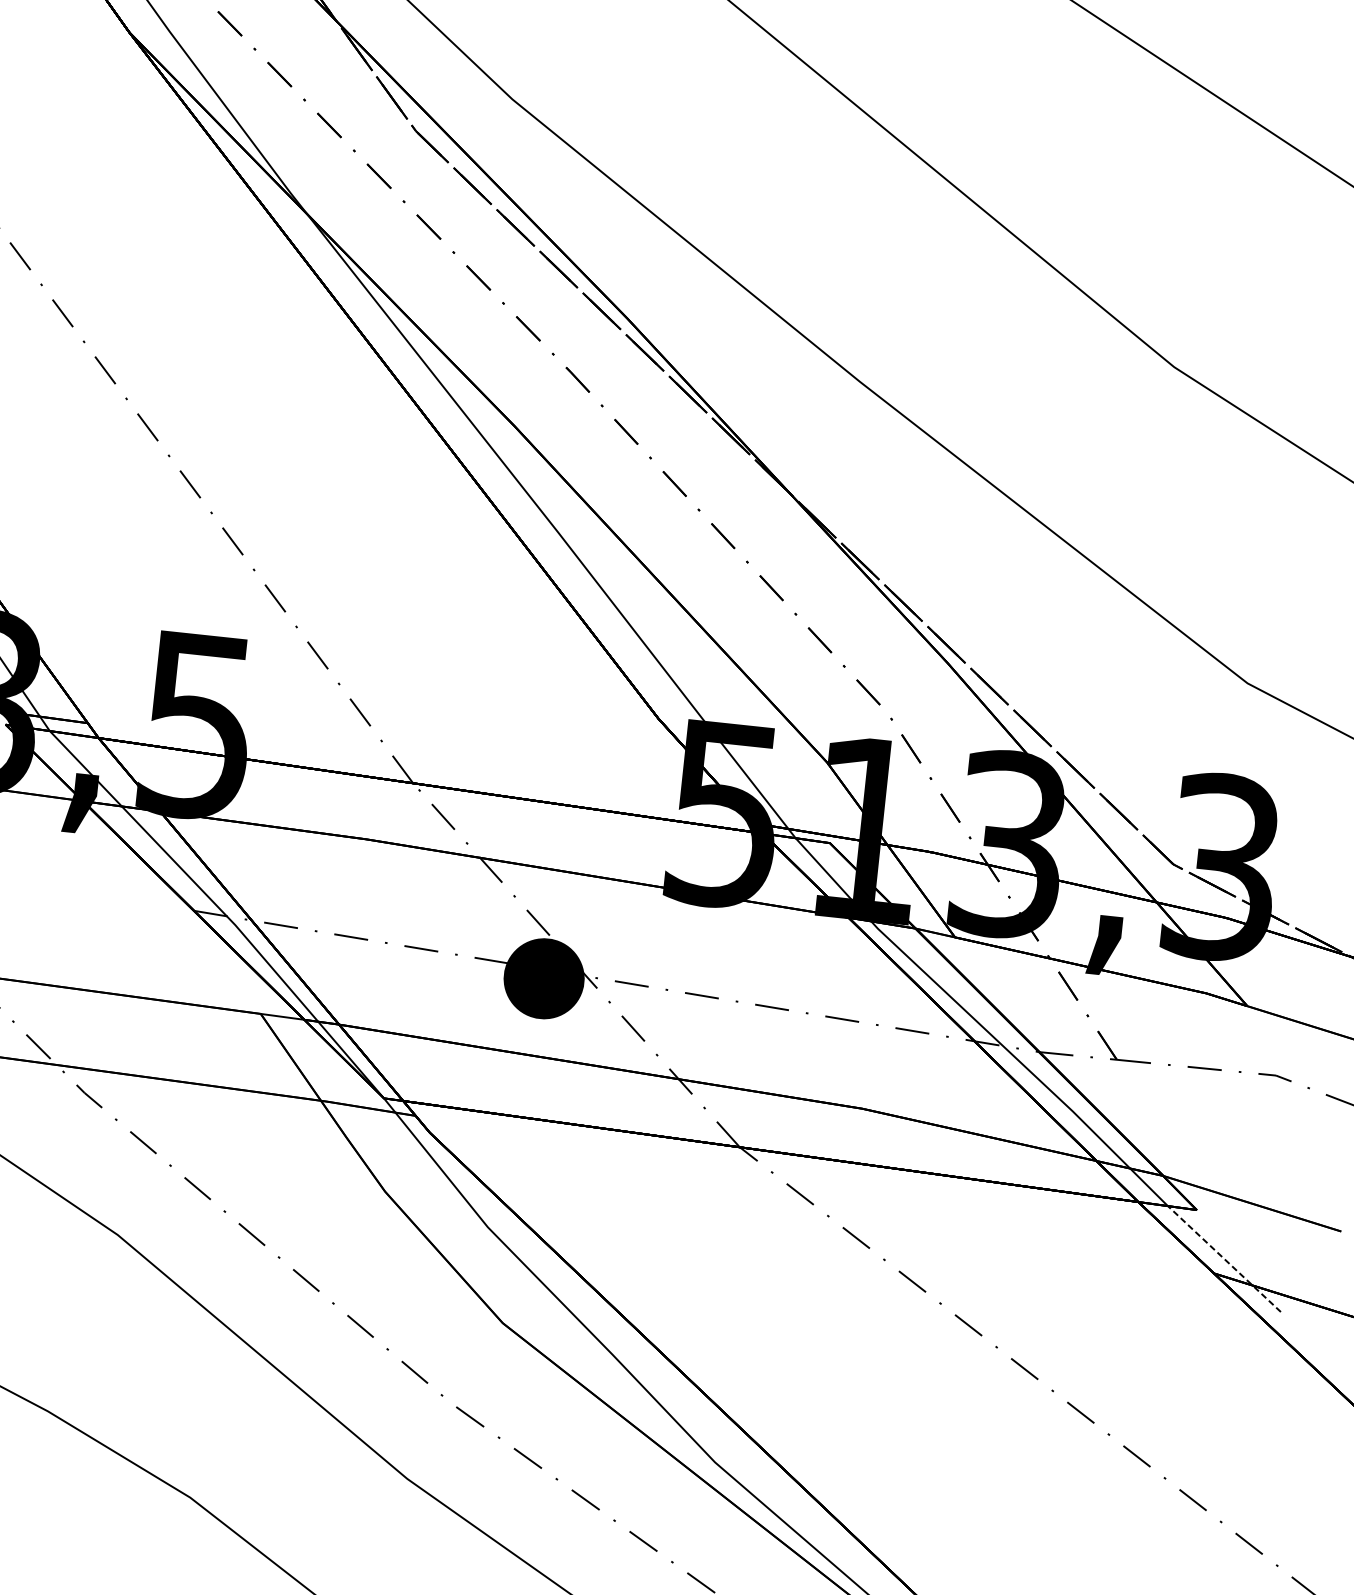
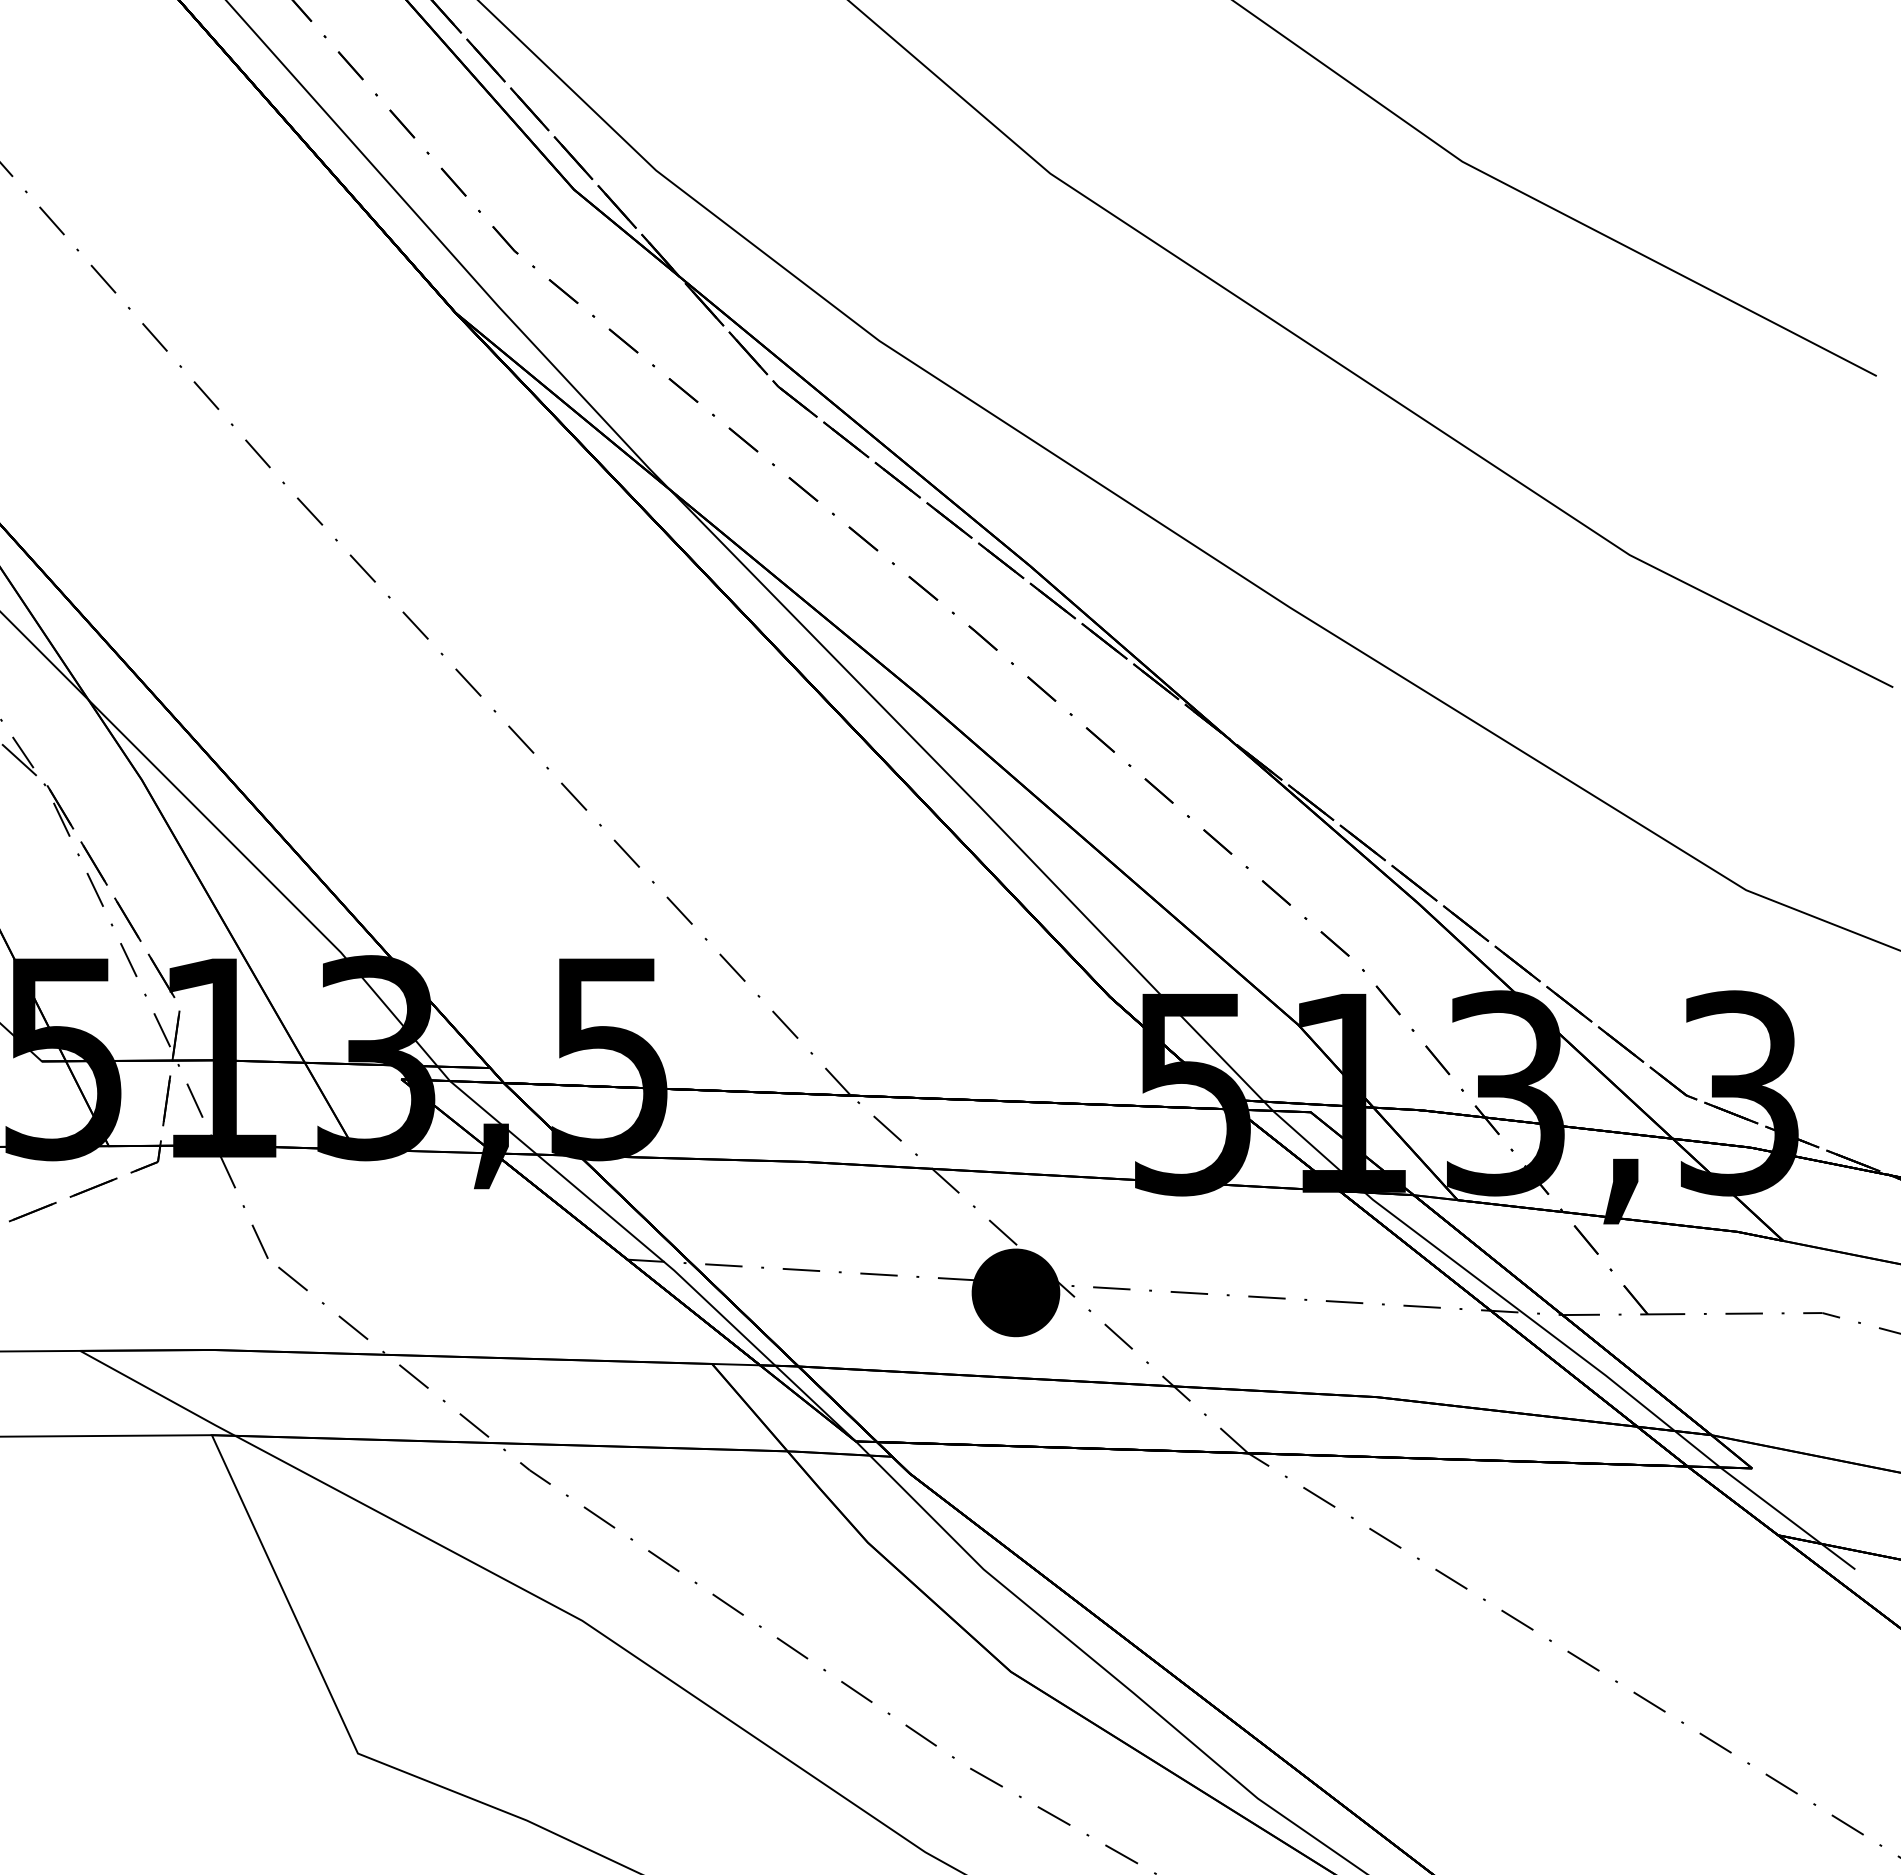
line: (1224, 1259) -> (1787, 1518), dashed -> solid

